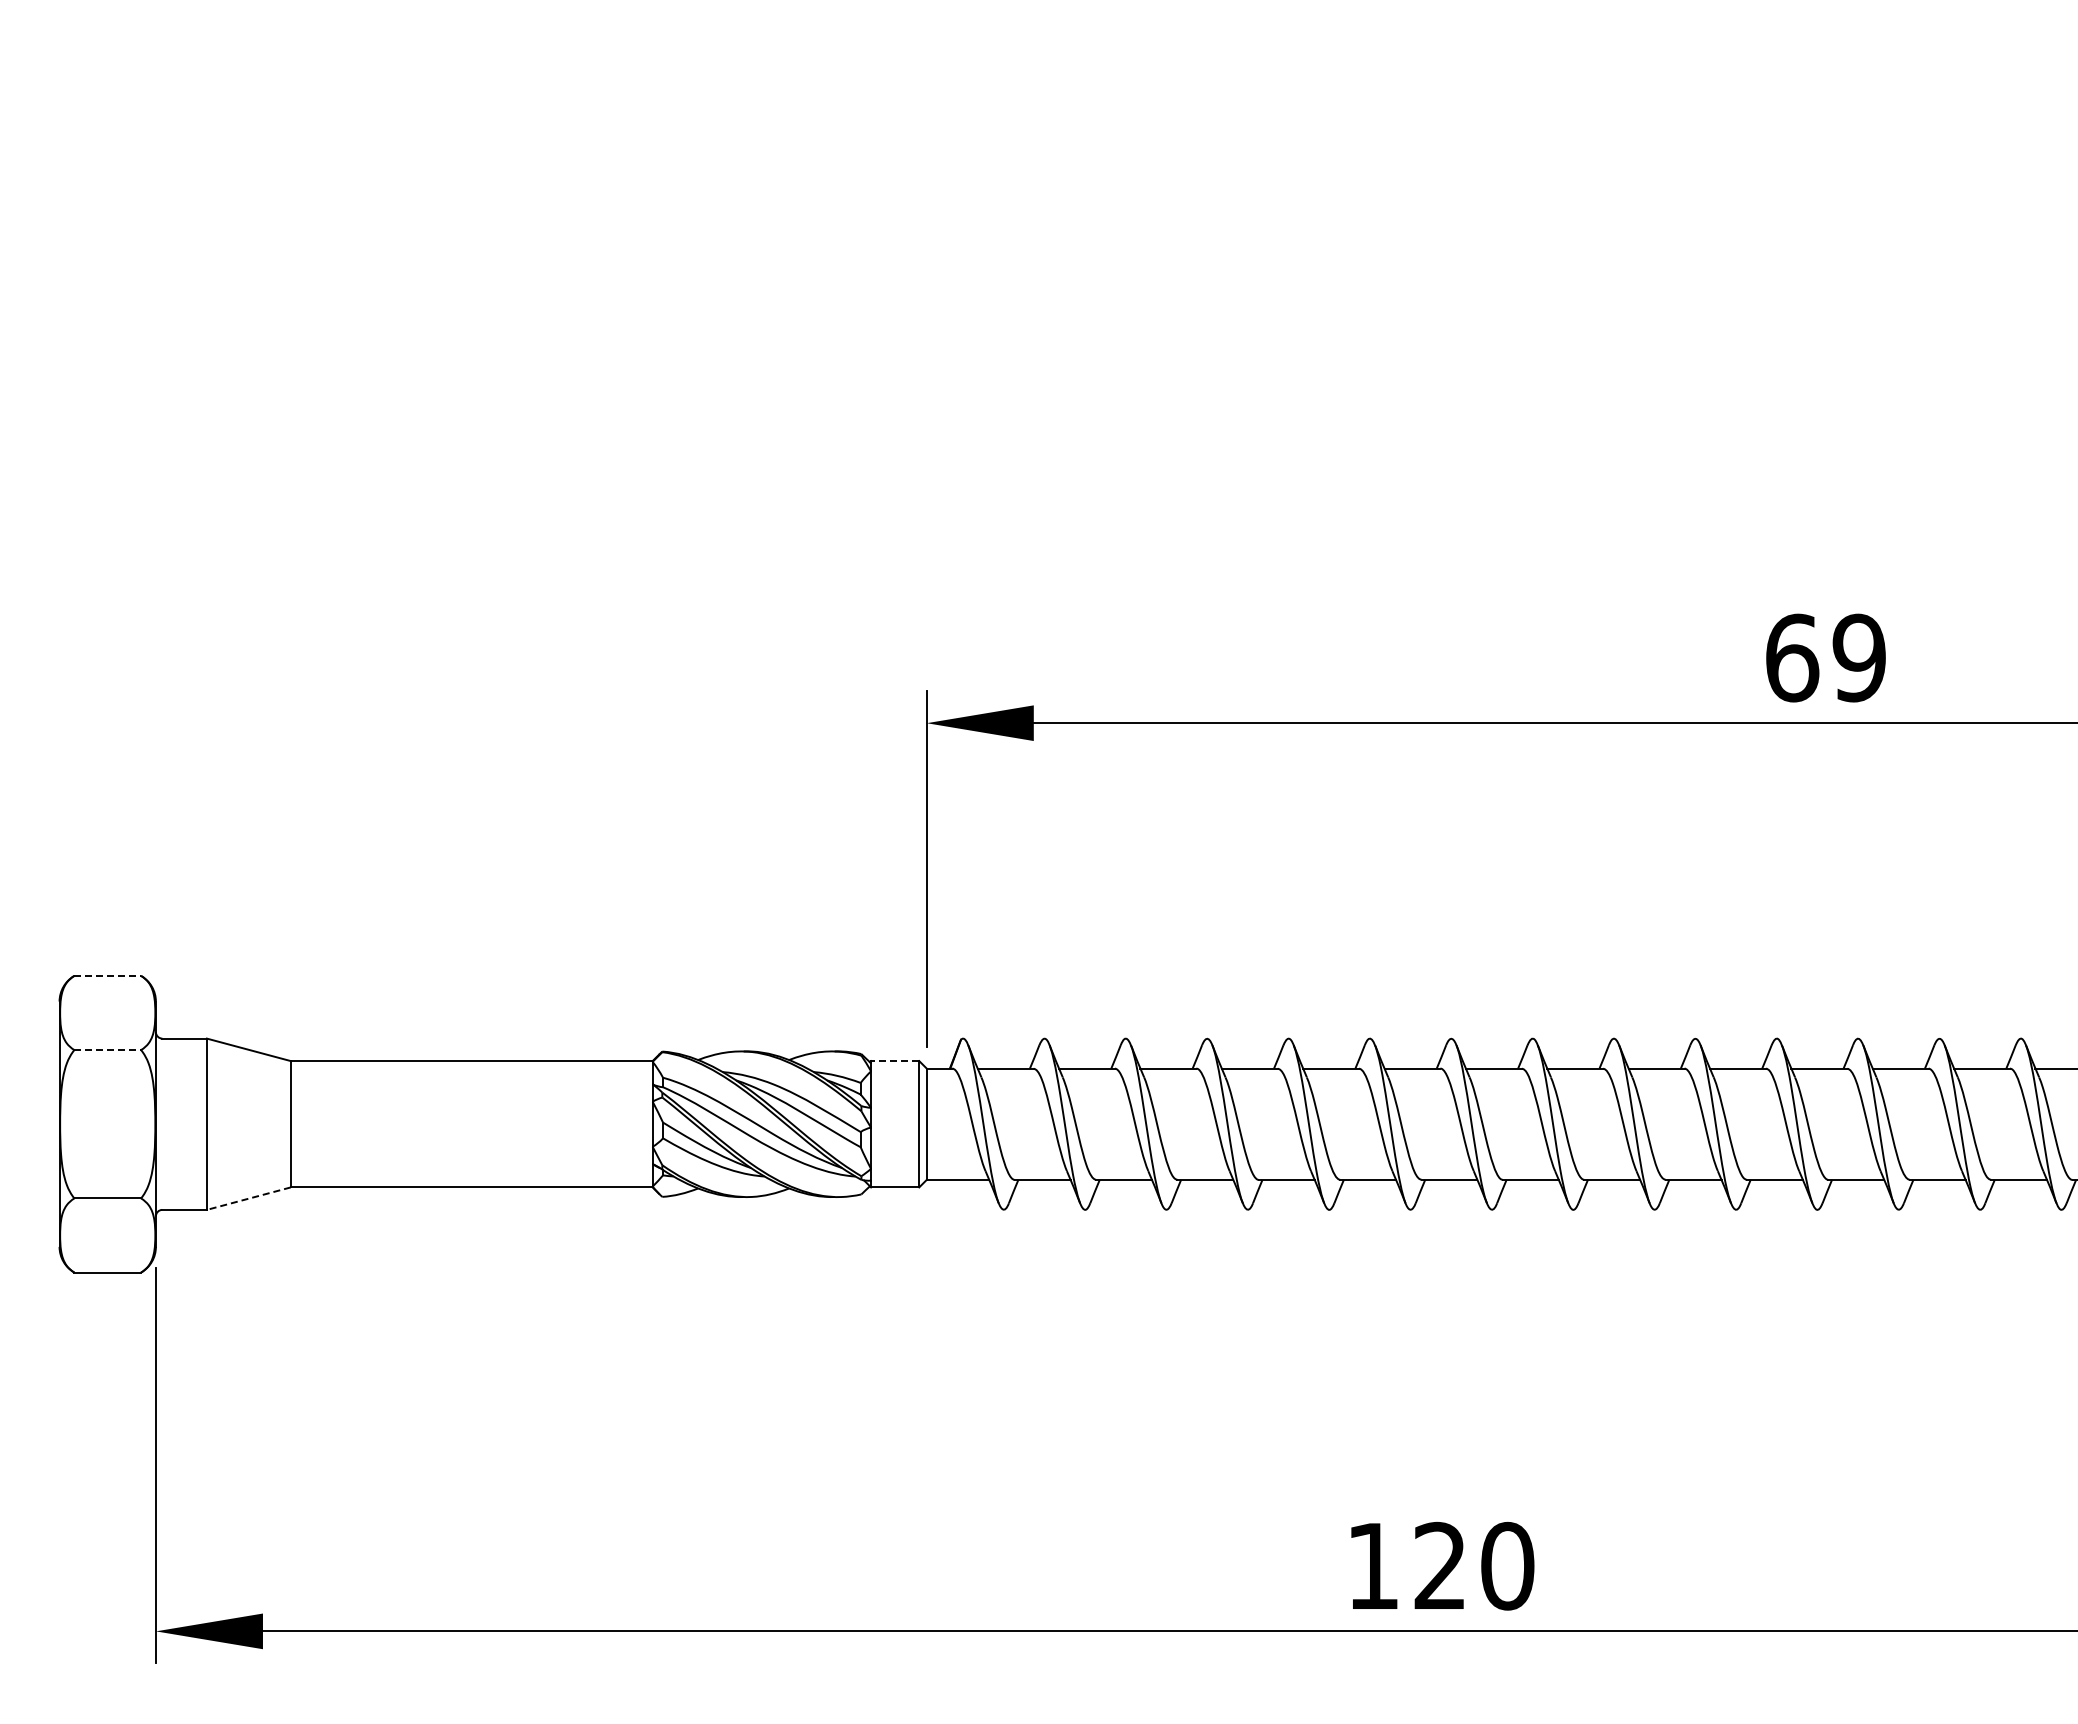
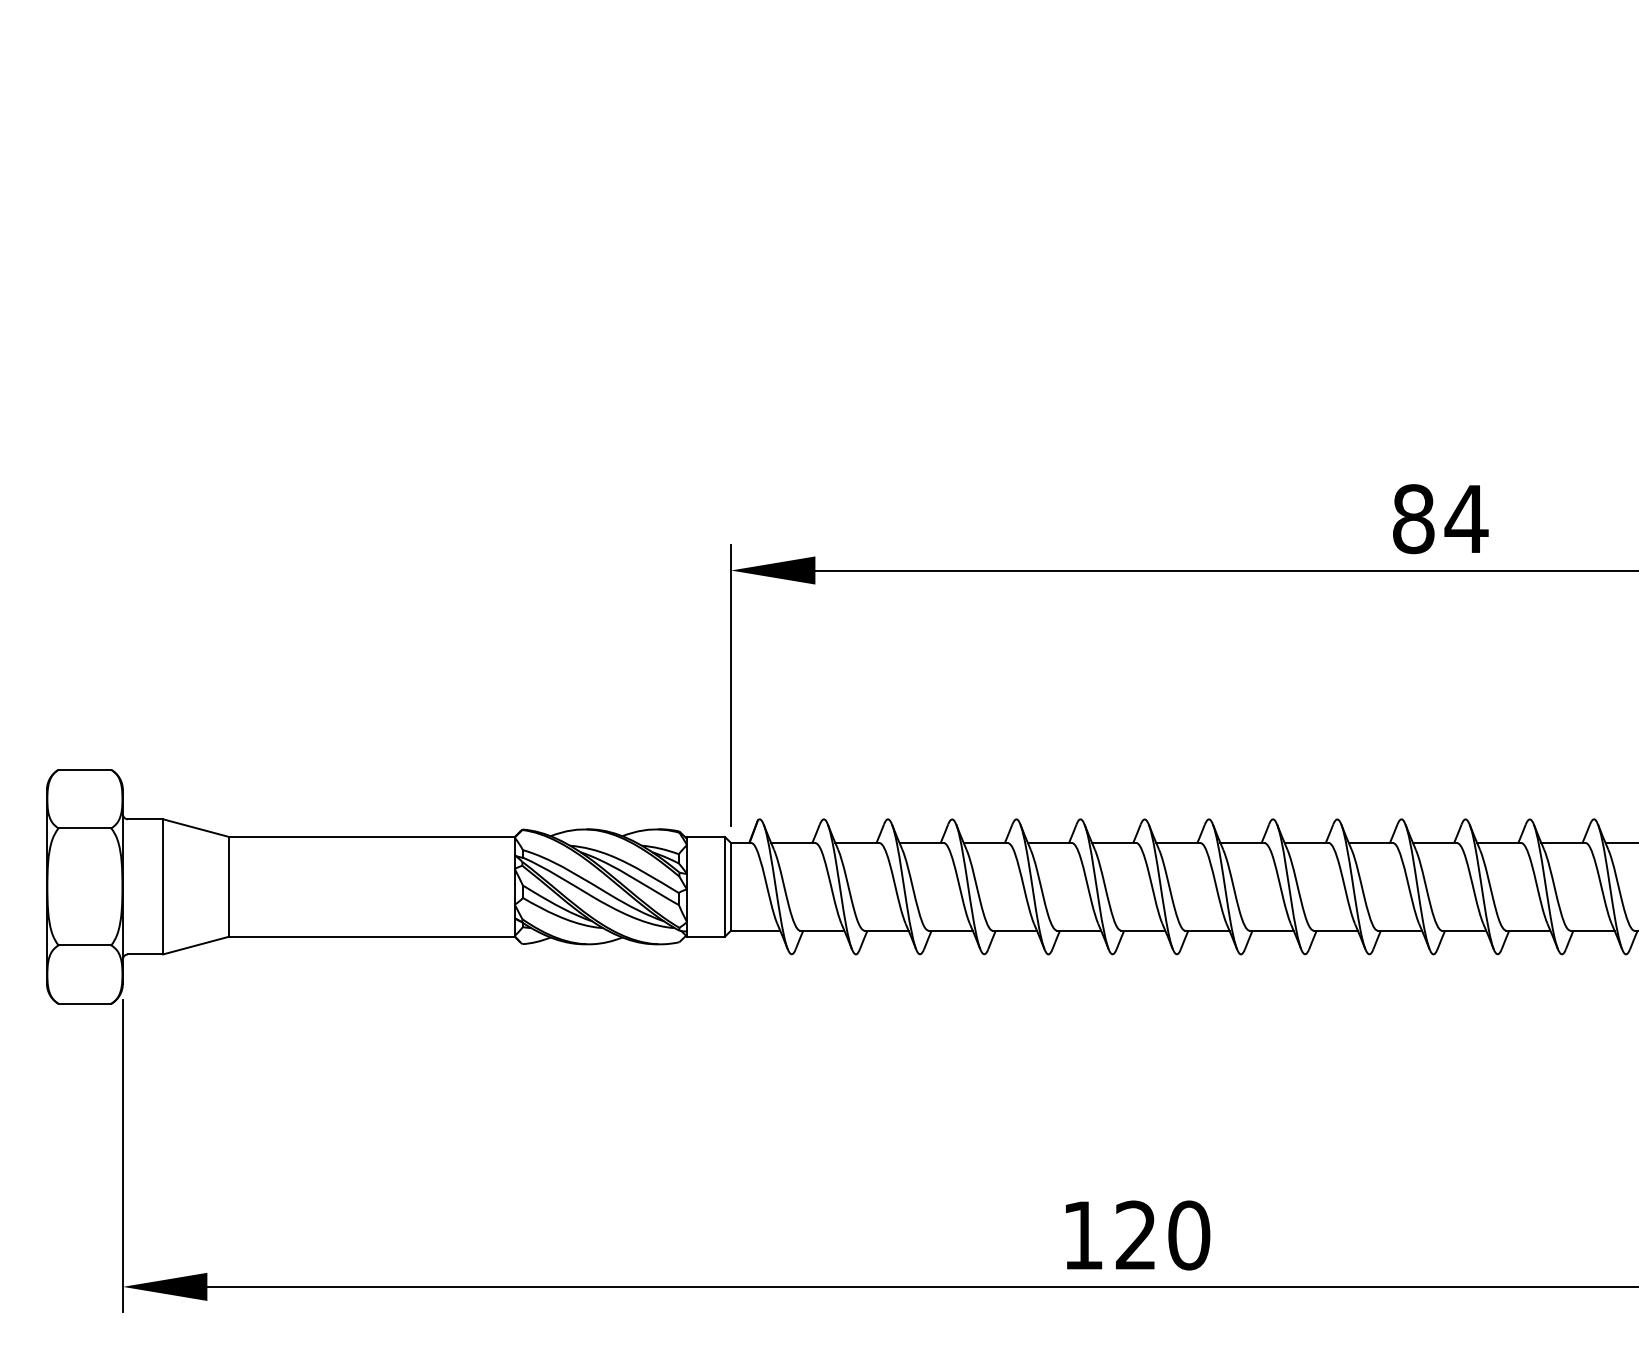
text: (1826, 657) -> (1440, 518), 69 -> 84
line: (108, 975) -> (85, 769), dashed -> solid
line: (108, 1050) -> (85, 828), dashed -> solid
line: (894, 1061) -> (705, 837), dashed -> solid
line: (248, 1198) -> (195, 945), dashed -> solid

